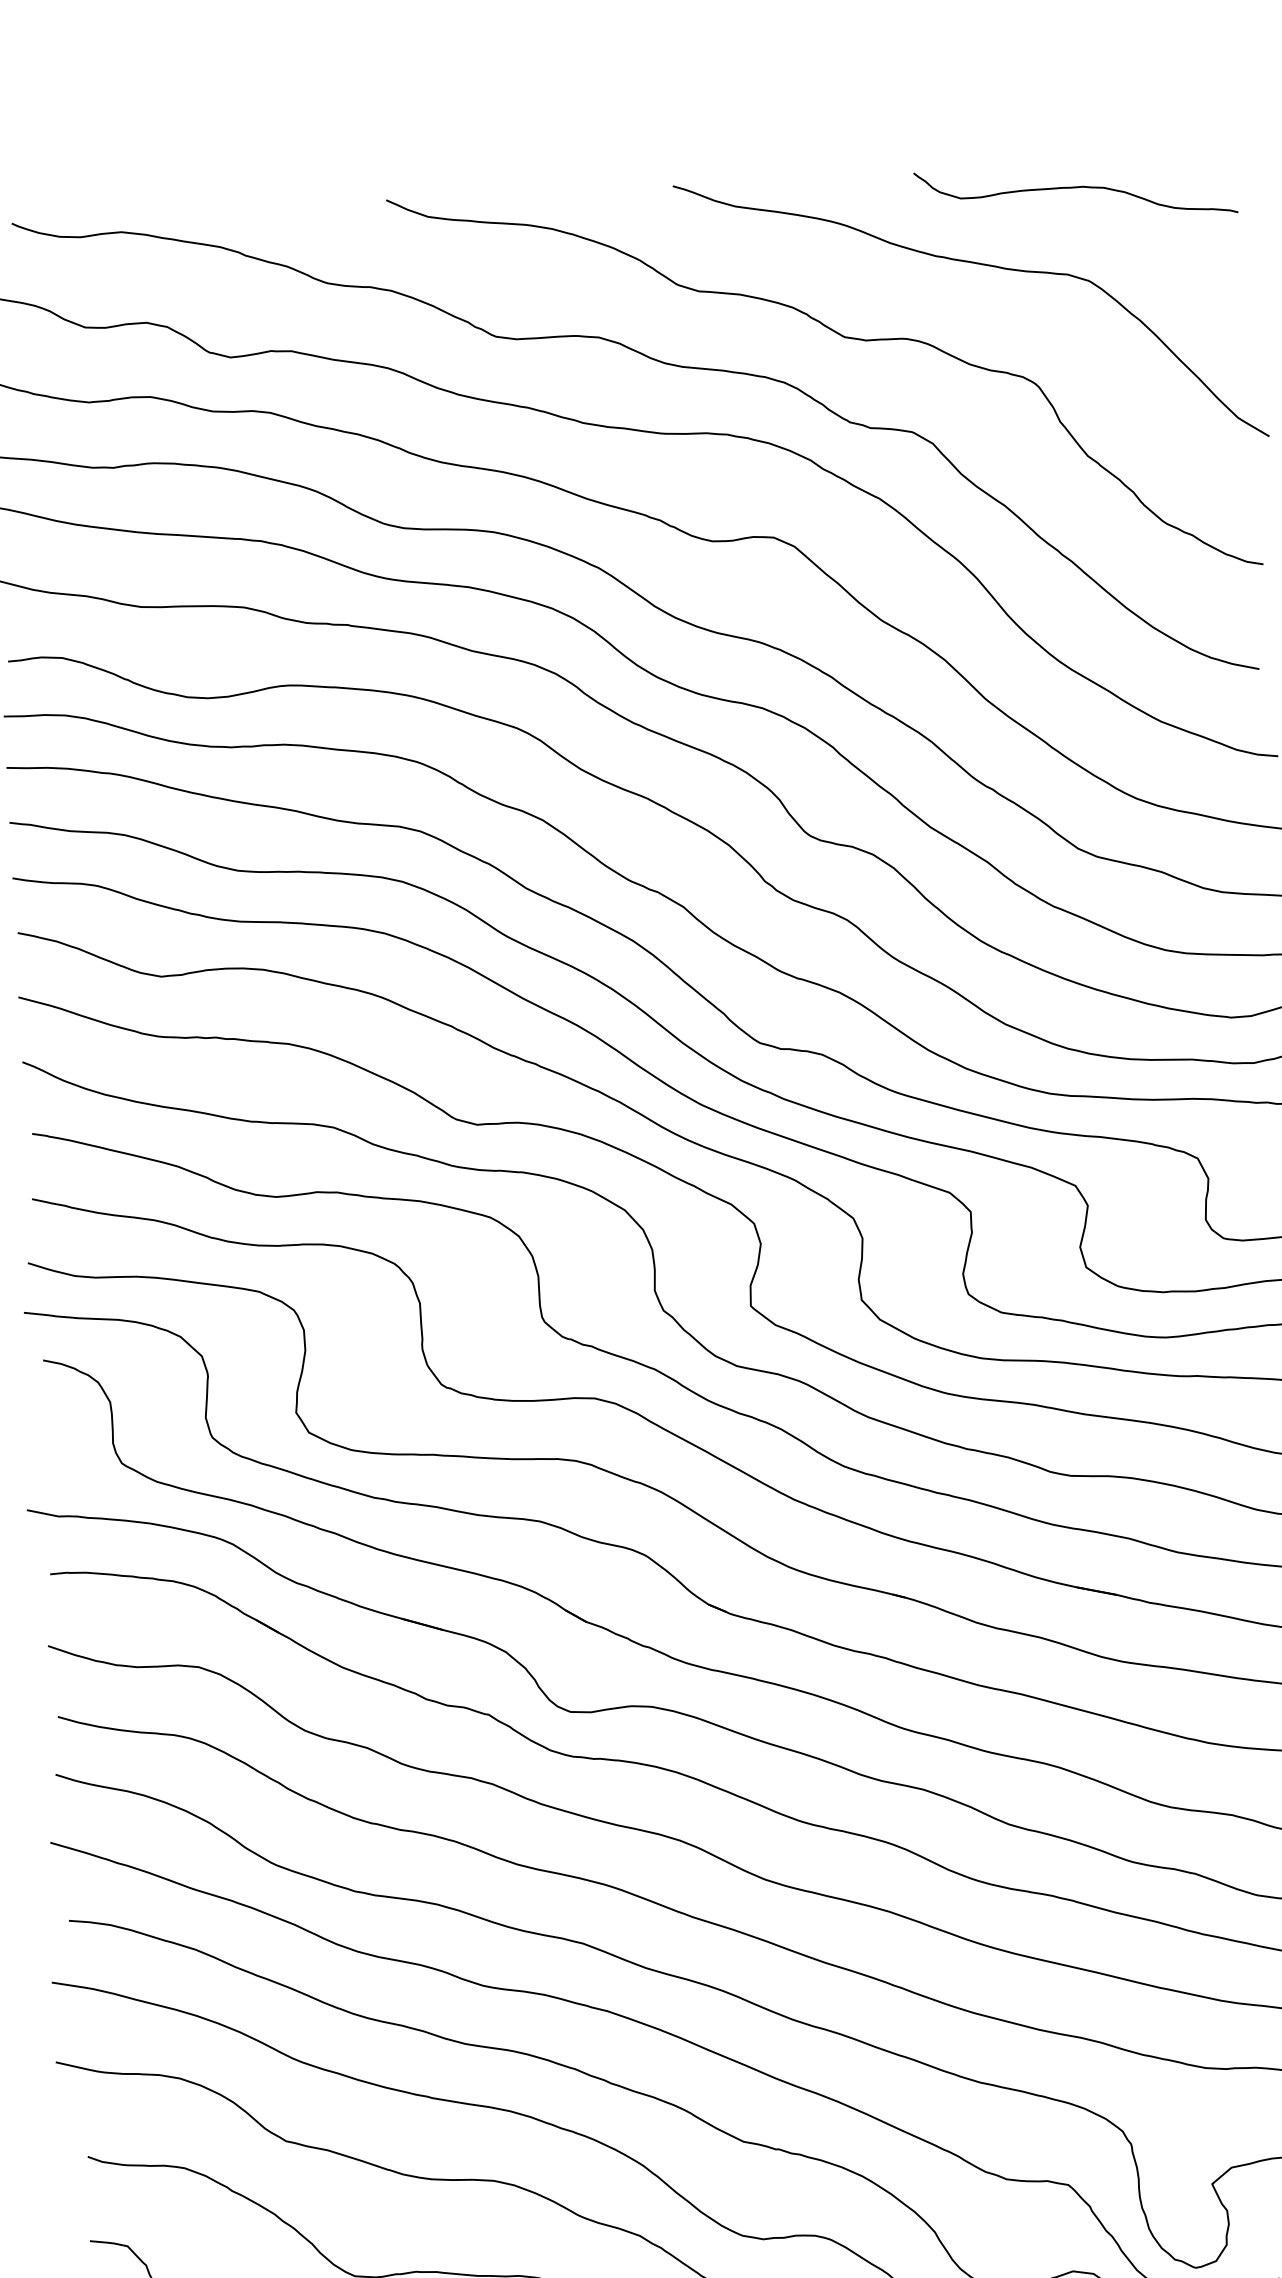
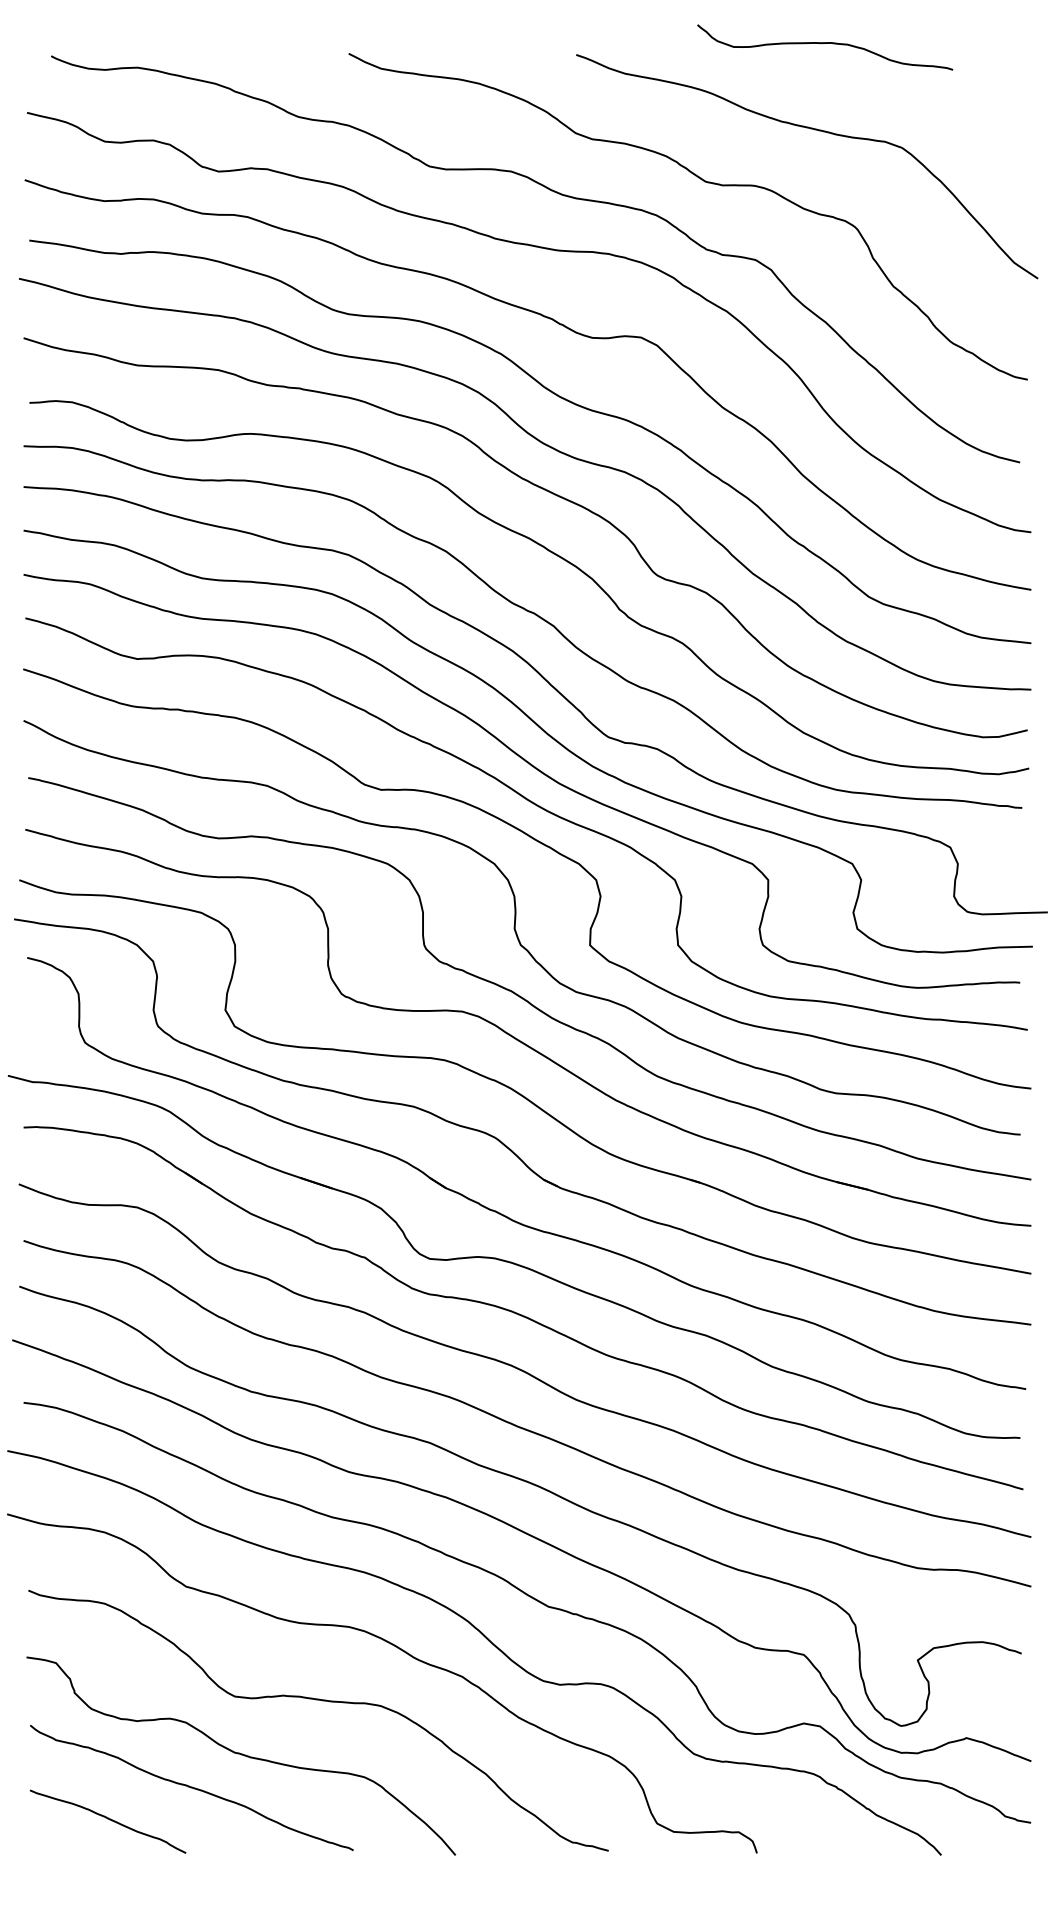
curve: (1075, 187) -> (825, 43), moved

